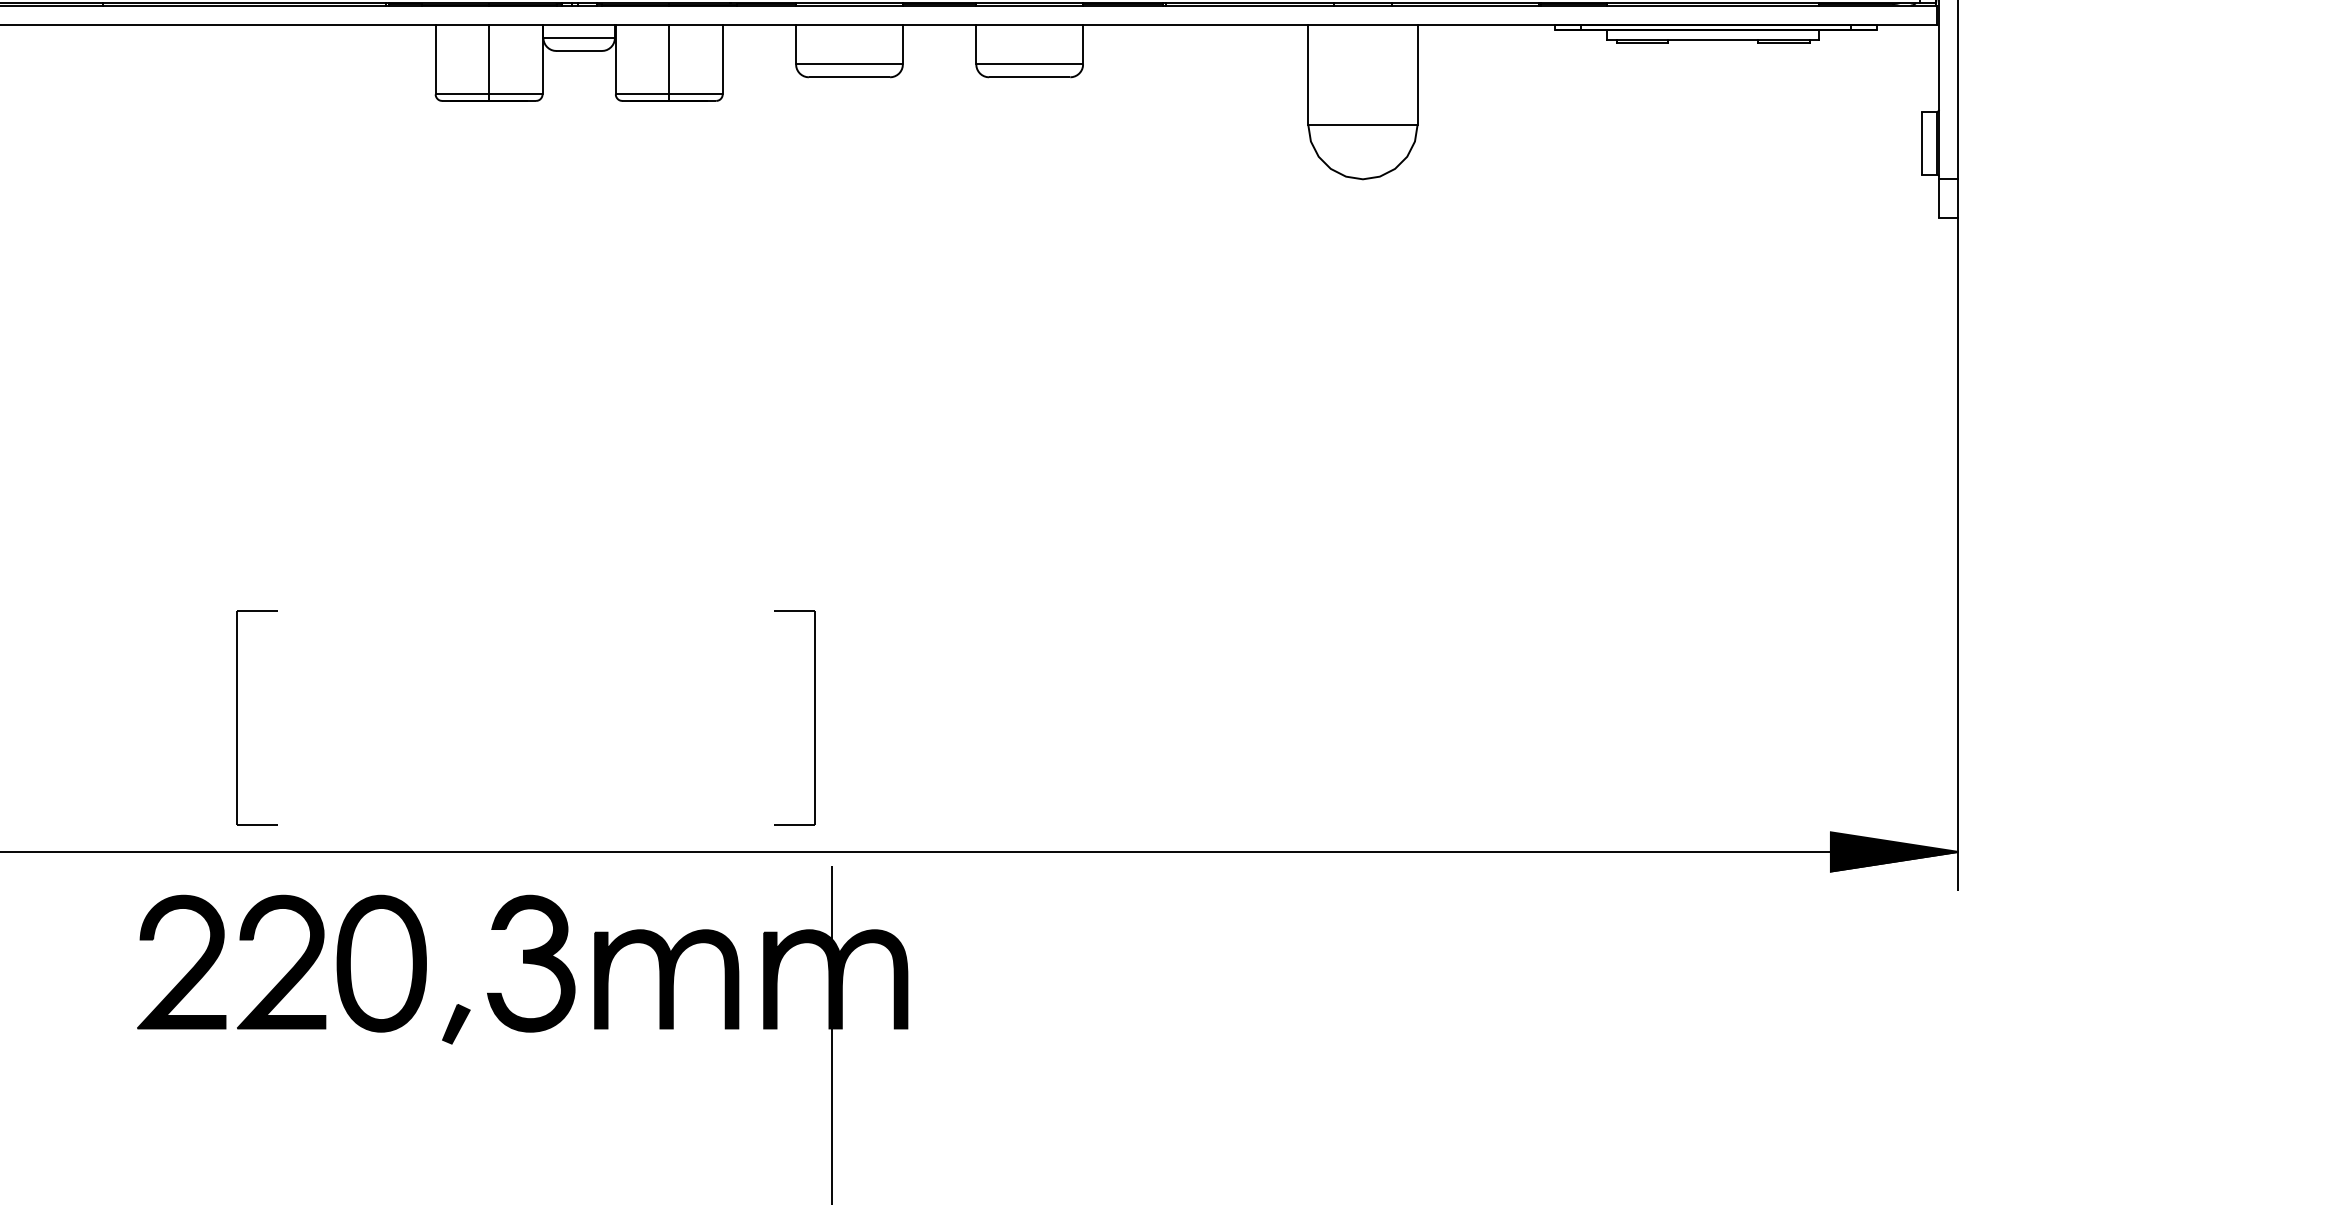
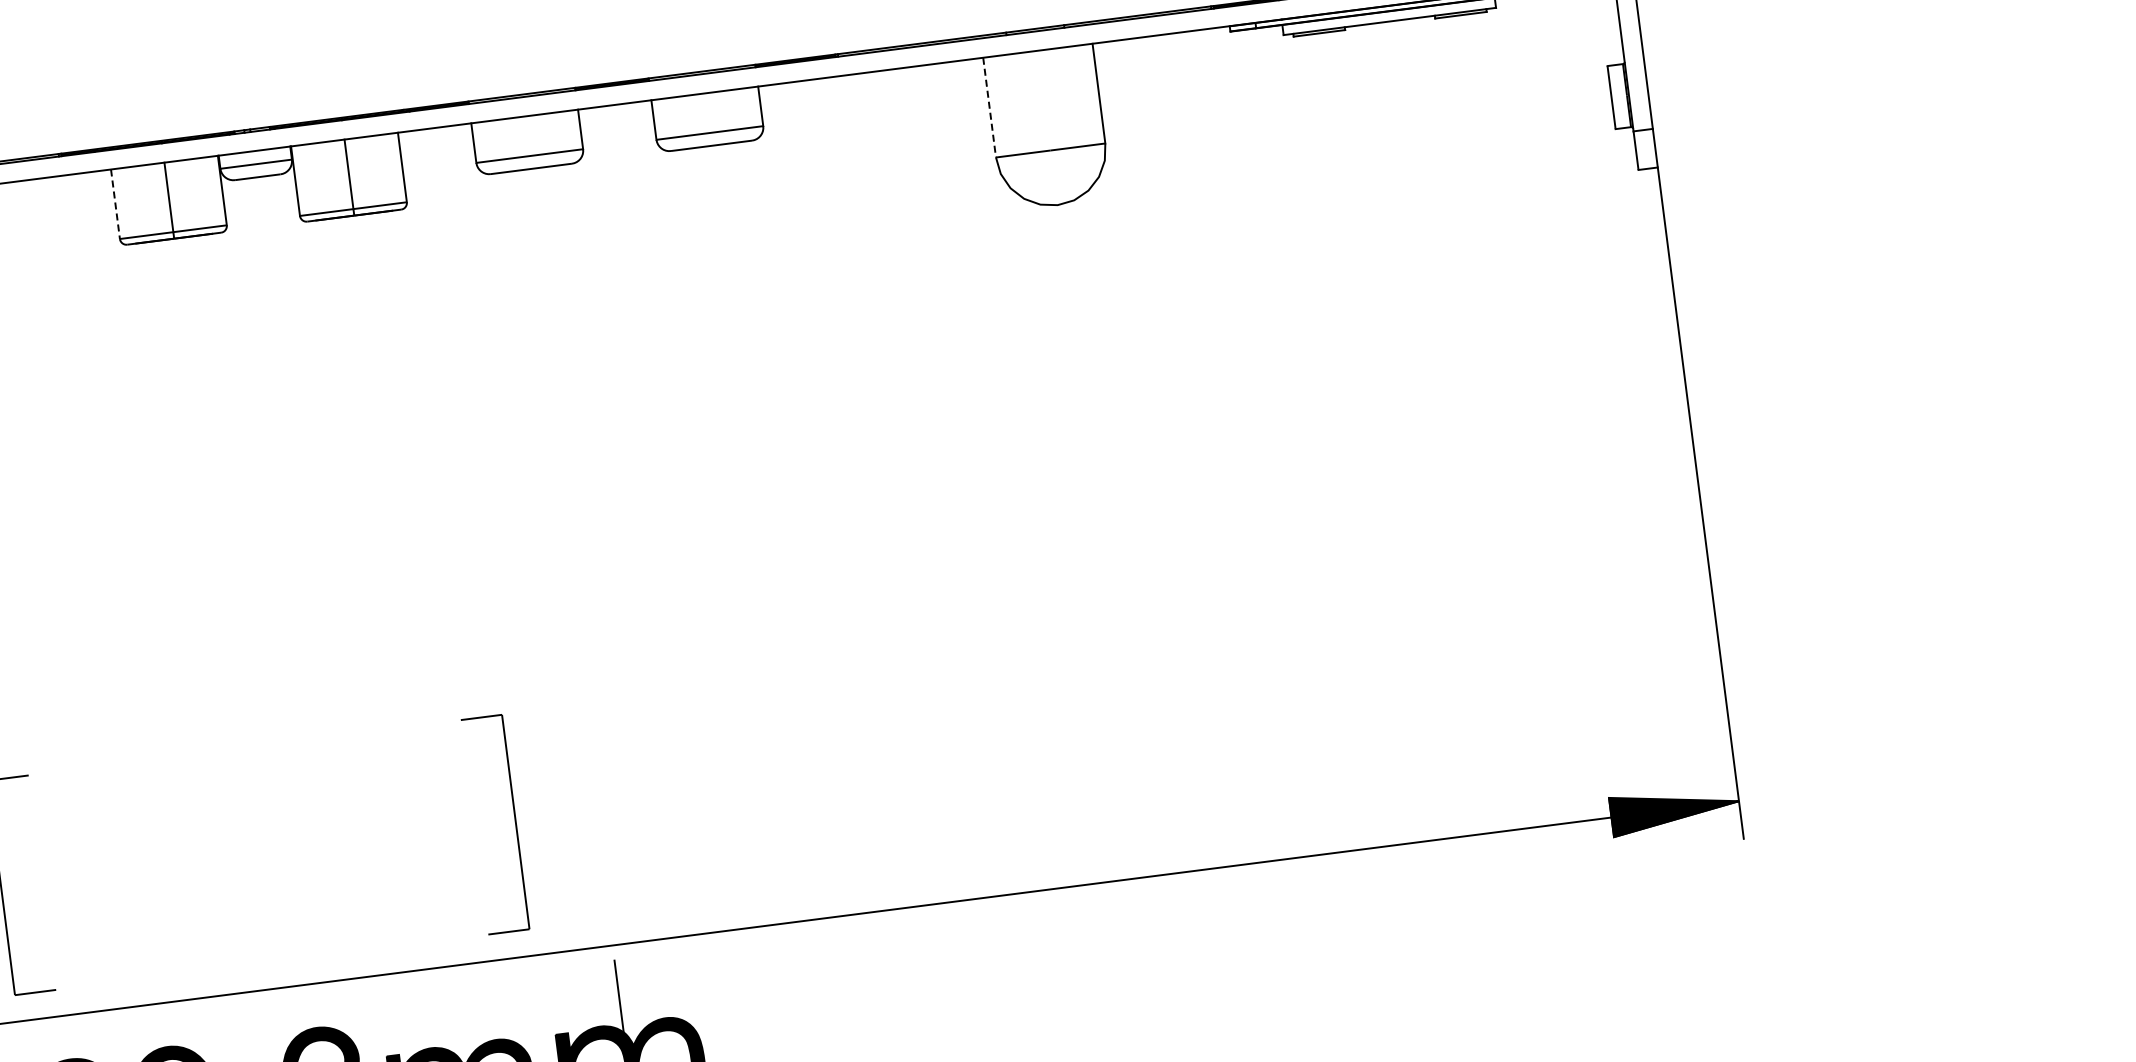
line: (435, 59) -> (115, 204), solid -> dashed
line: (1308, 74) -> (989, 107), solid -> dashed
part: (814, 717) -> (515, 821), moved

